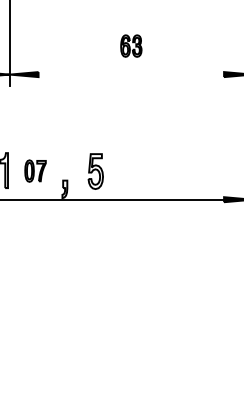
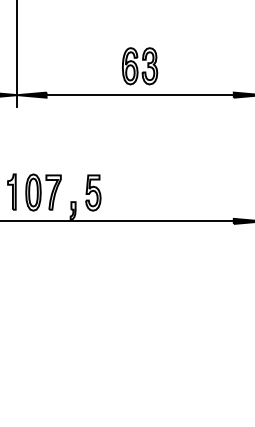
part: (131, 46) -> (140, 66), size x1.67
line: (130, 74) -> (139, 95), added
part: (35, 171) -> (43, 192), size x1.67
part: (95, 171) -> (93, 192), moved

